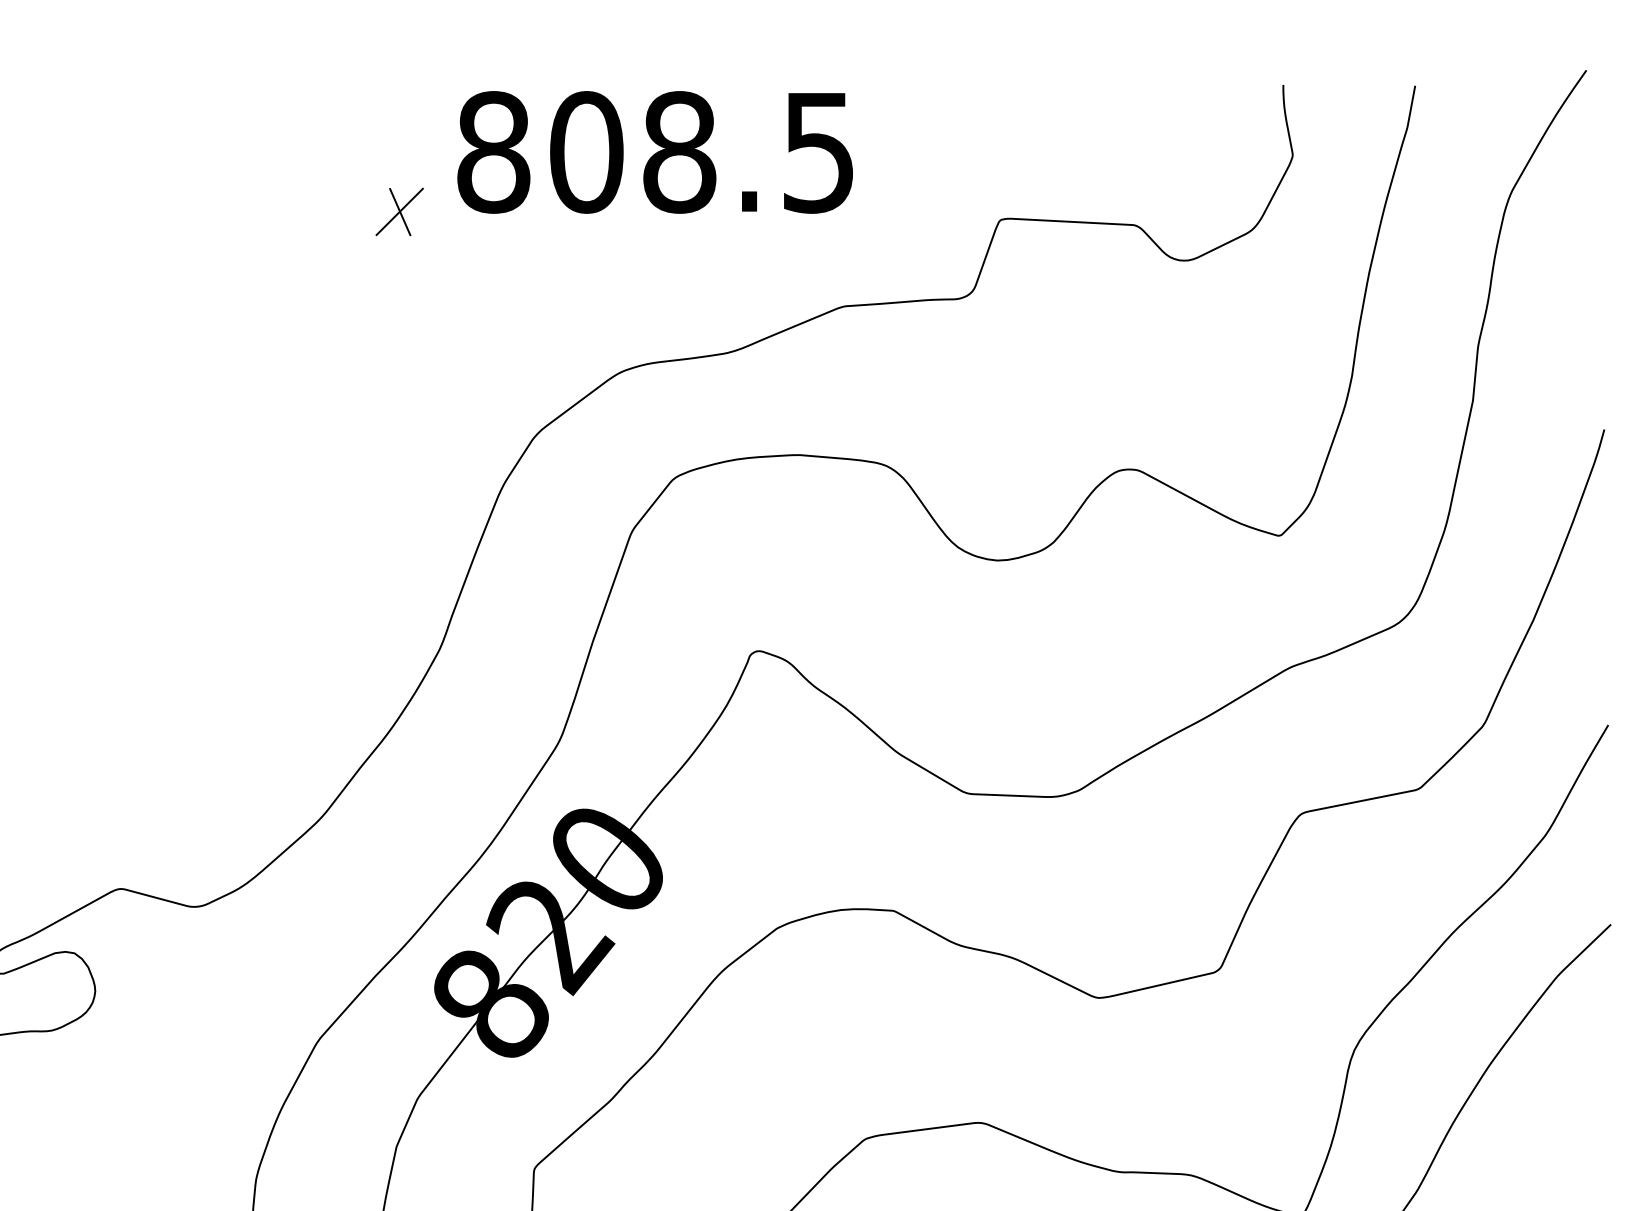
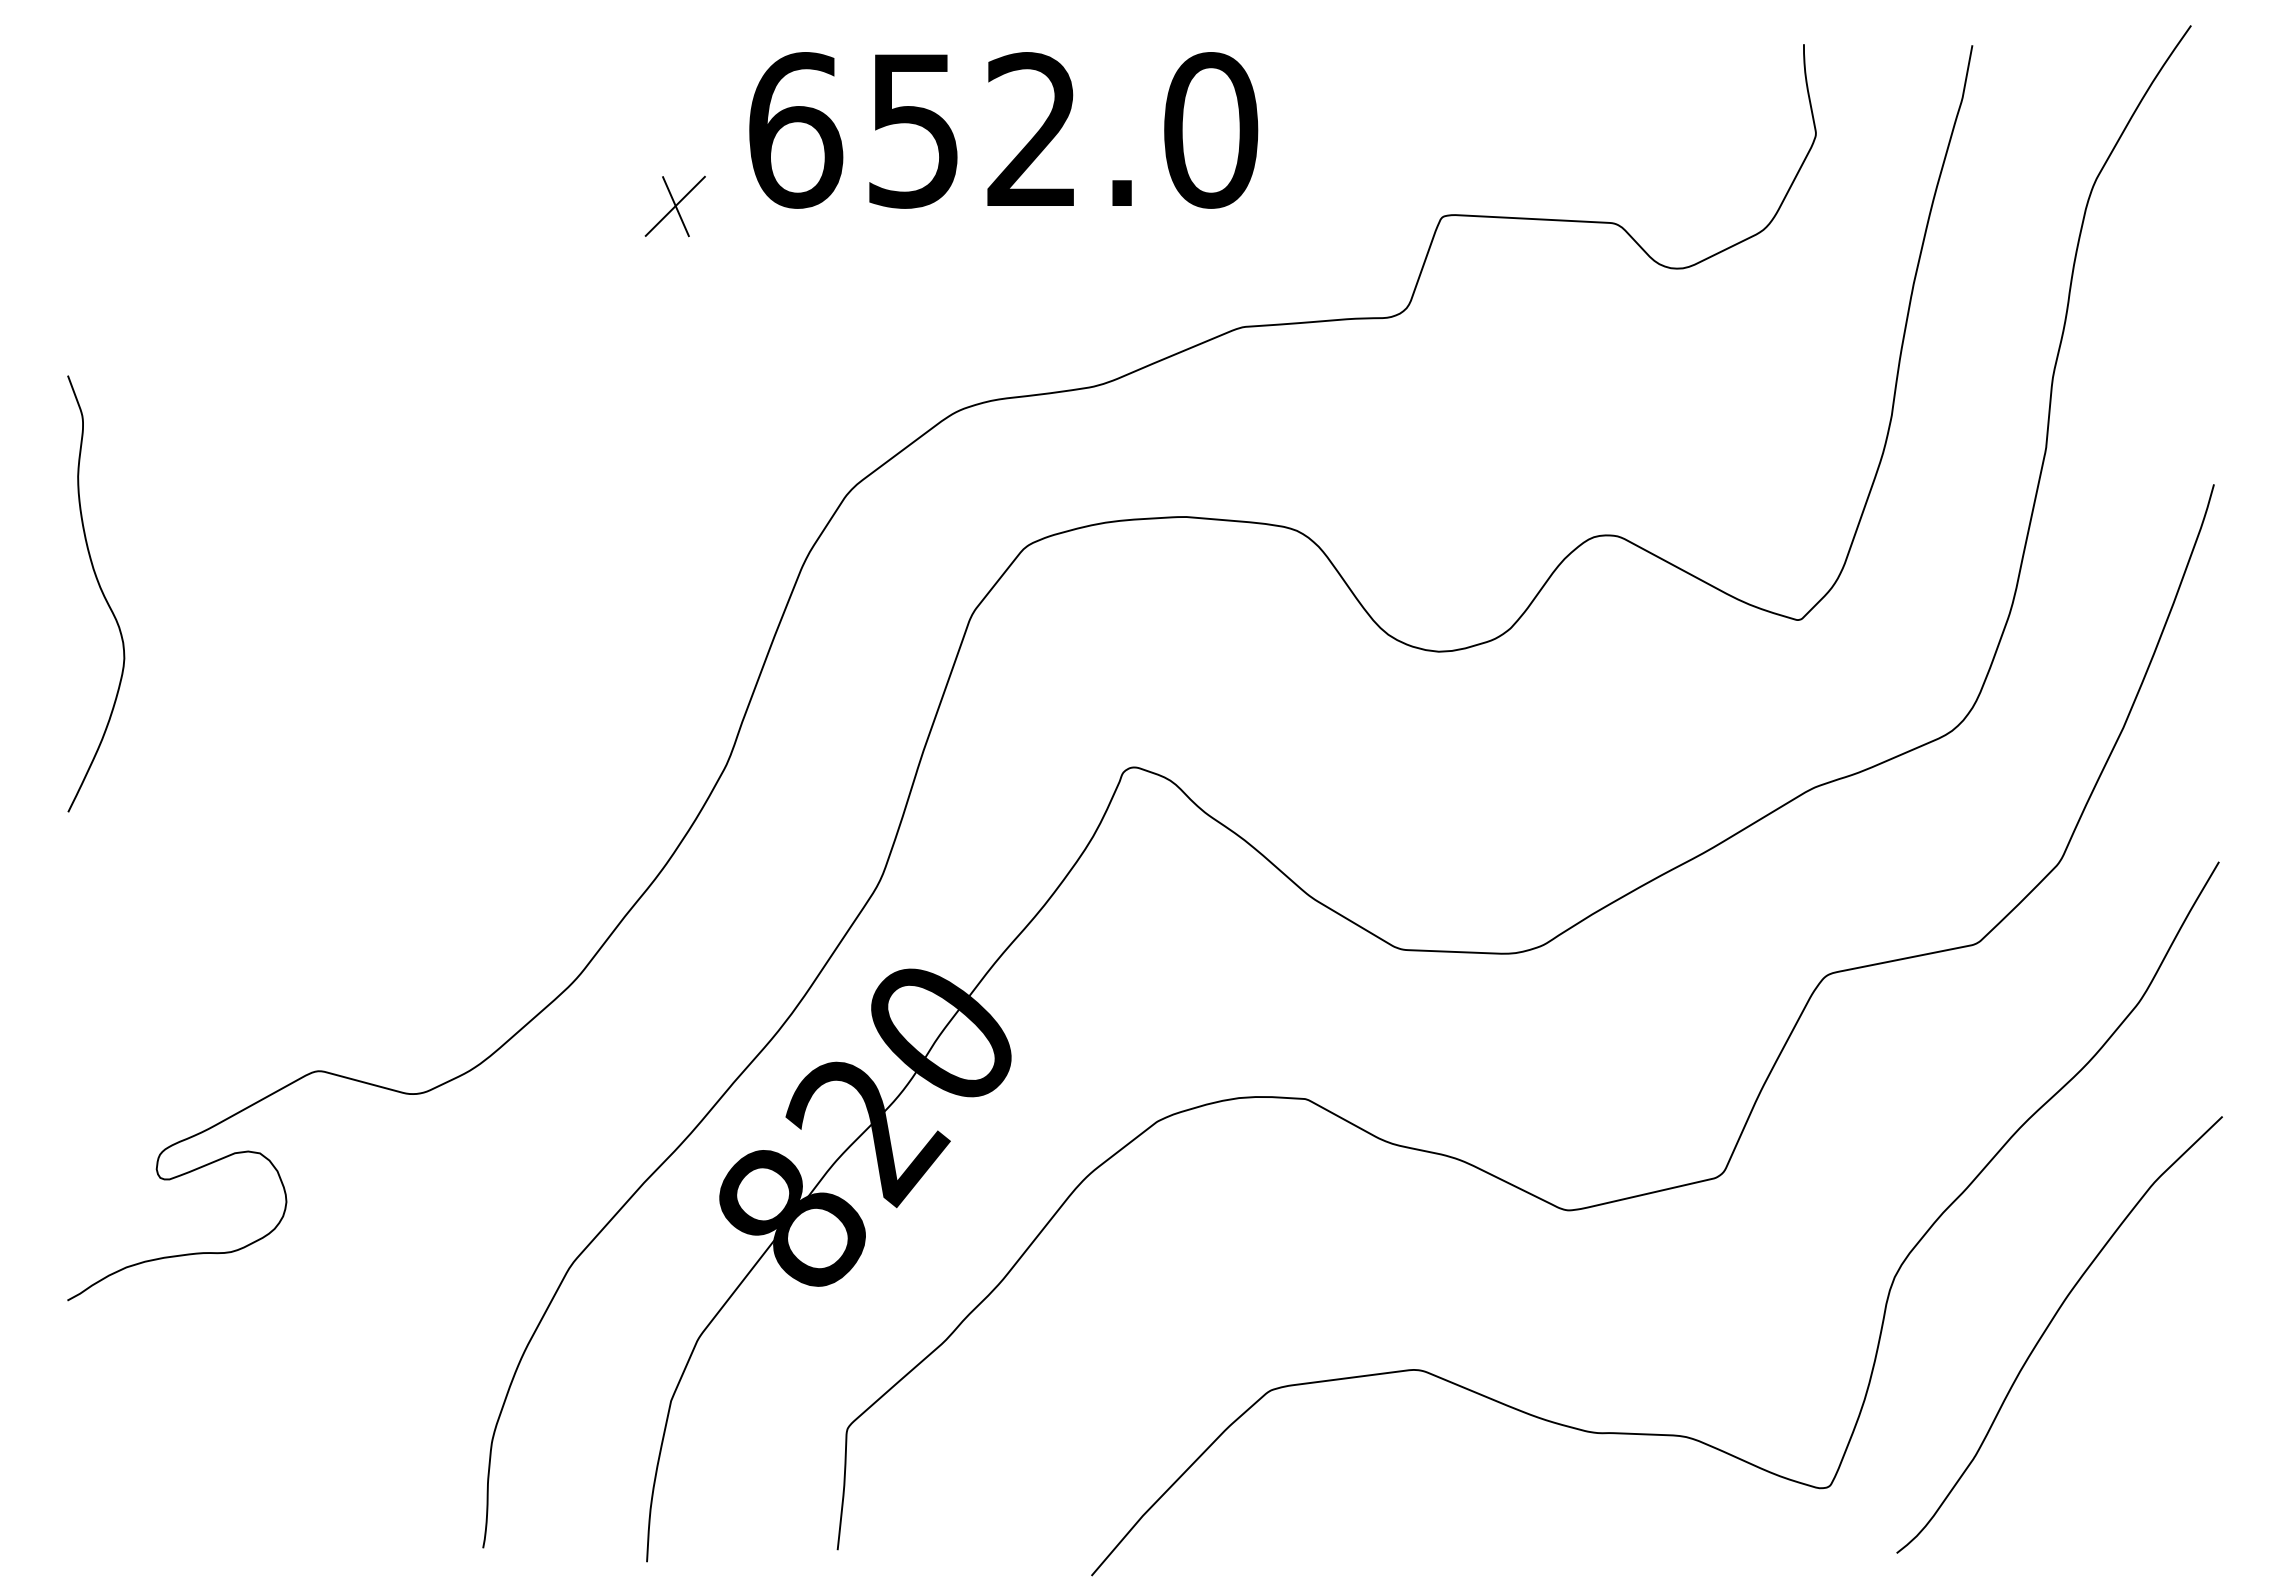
text: (656, 152) -> (1003, 130), 808.5 -> 652.0

